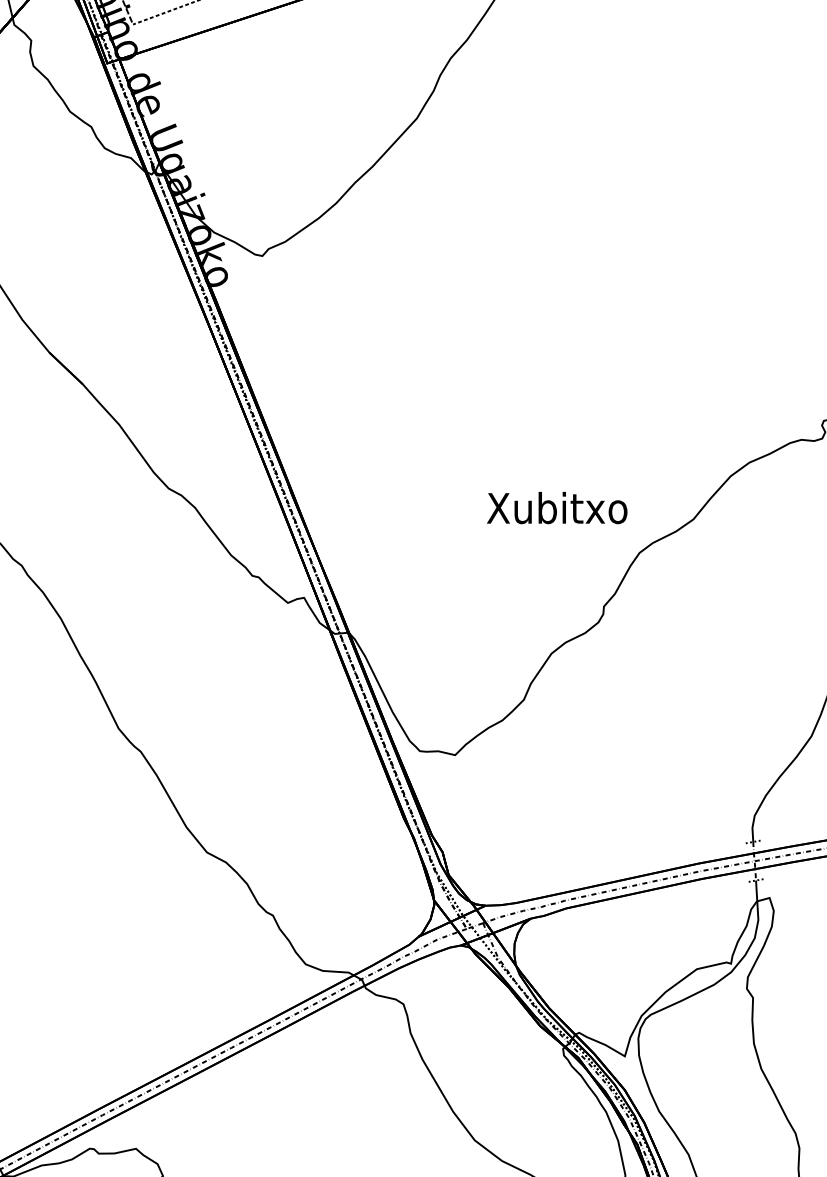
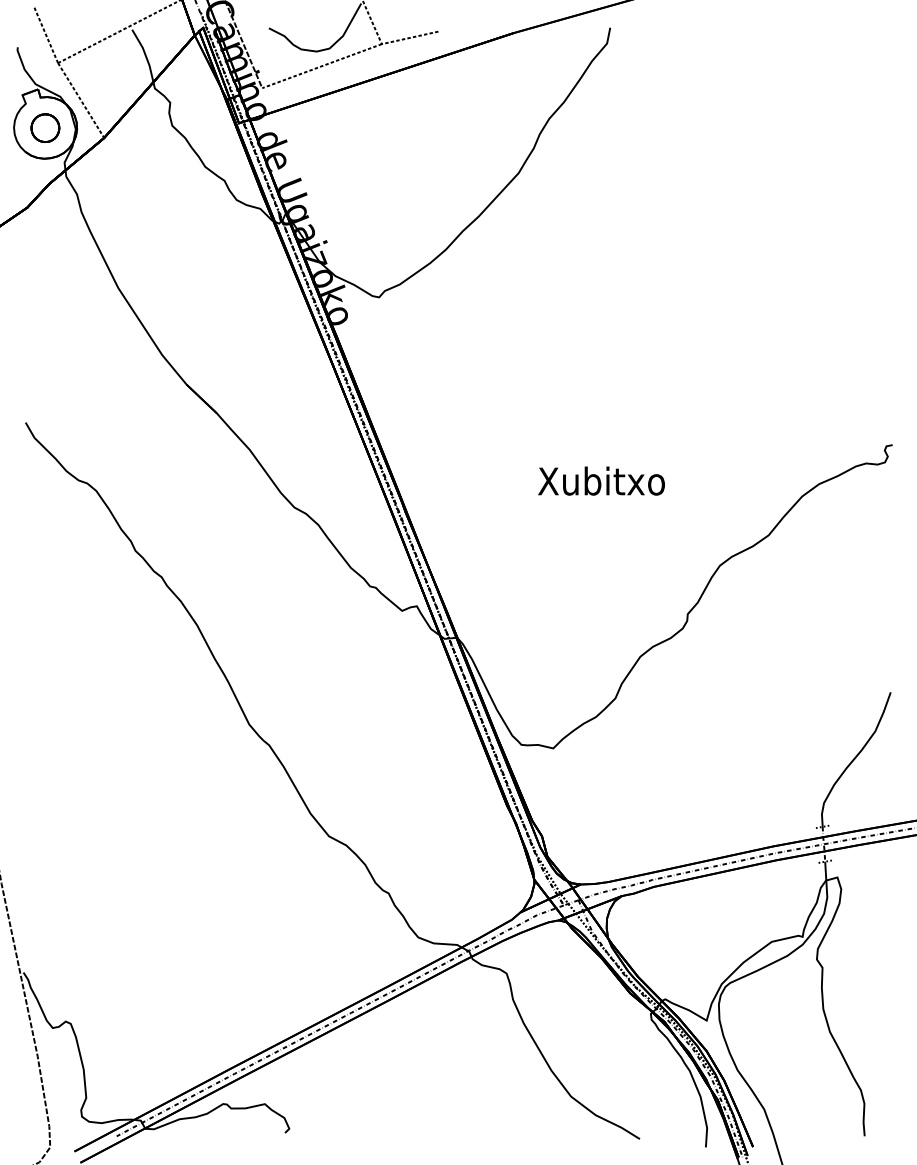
text: (557, 507) -> (601, 480), moved

